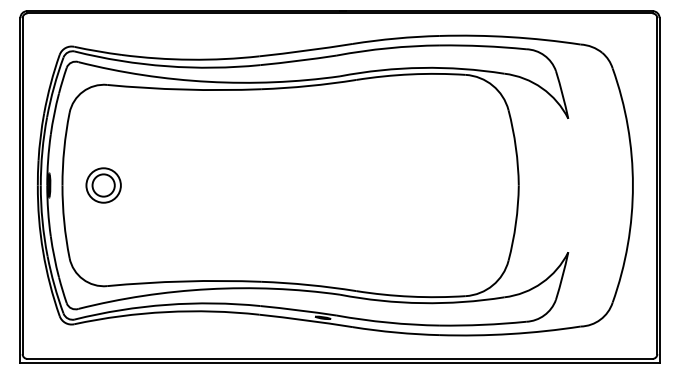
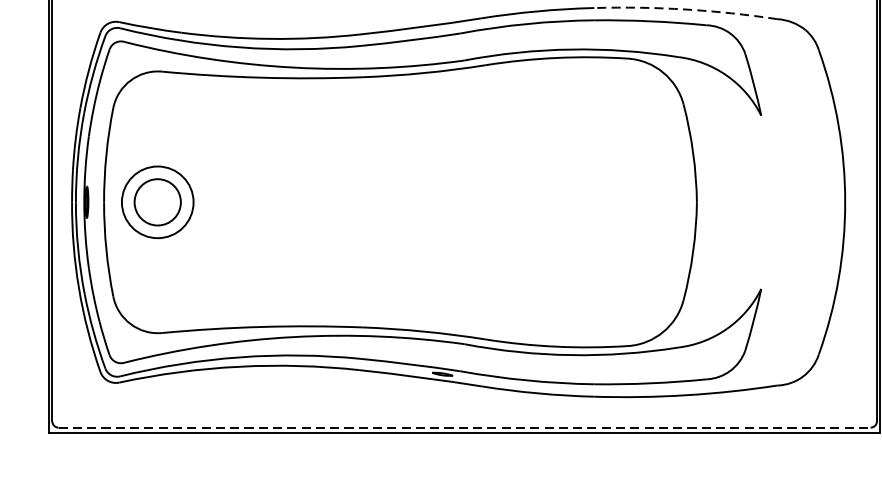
arc: (510, 37) -> (686, 10), solid -> dashed
part: (103, 185) -> (157, 202), size x1.6
line: (339, 358) -> (463, 427), solid -> dashed

